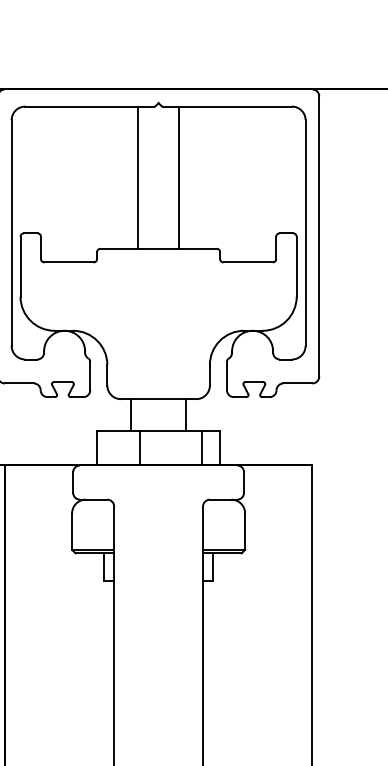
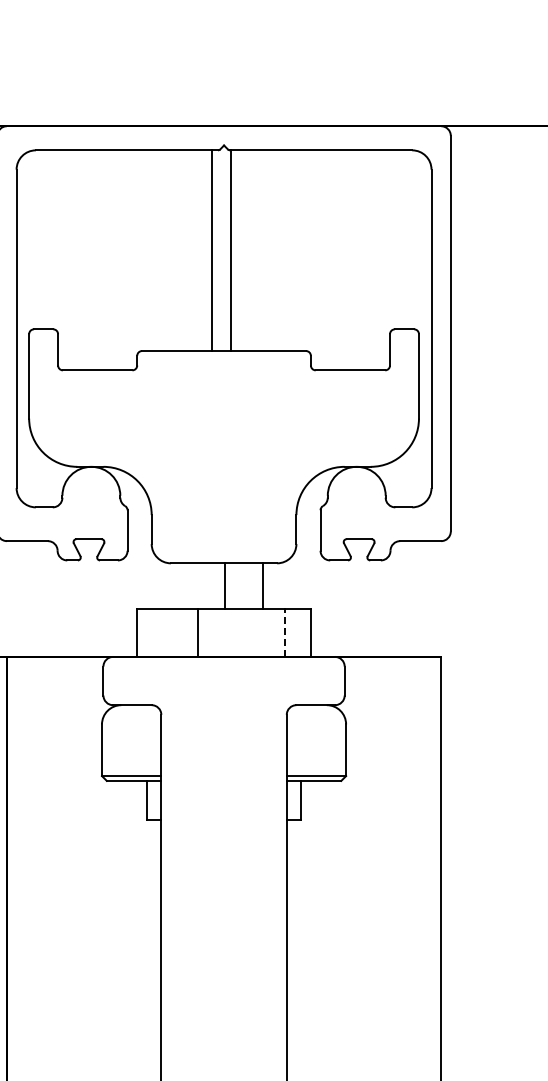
line: (138, 177) -> (212, 250), moved
line: (179, 177) -> (231, 250), moved
line: (131, 414) -> (225, 585), moved
line: (201, 448) -> (284, 632), solid -> dashed

